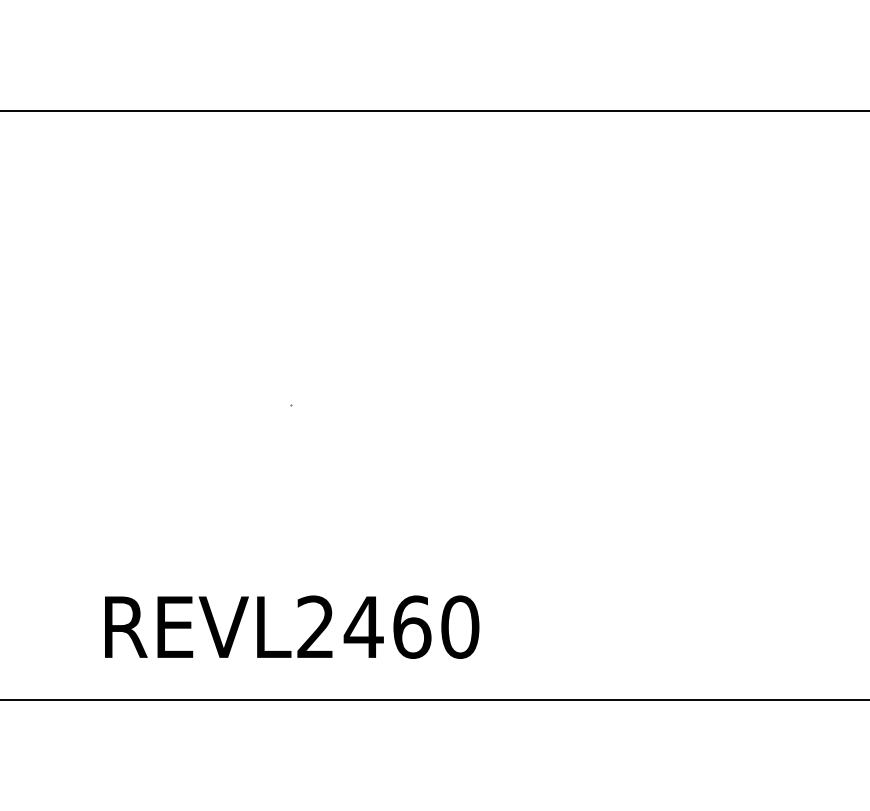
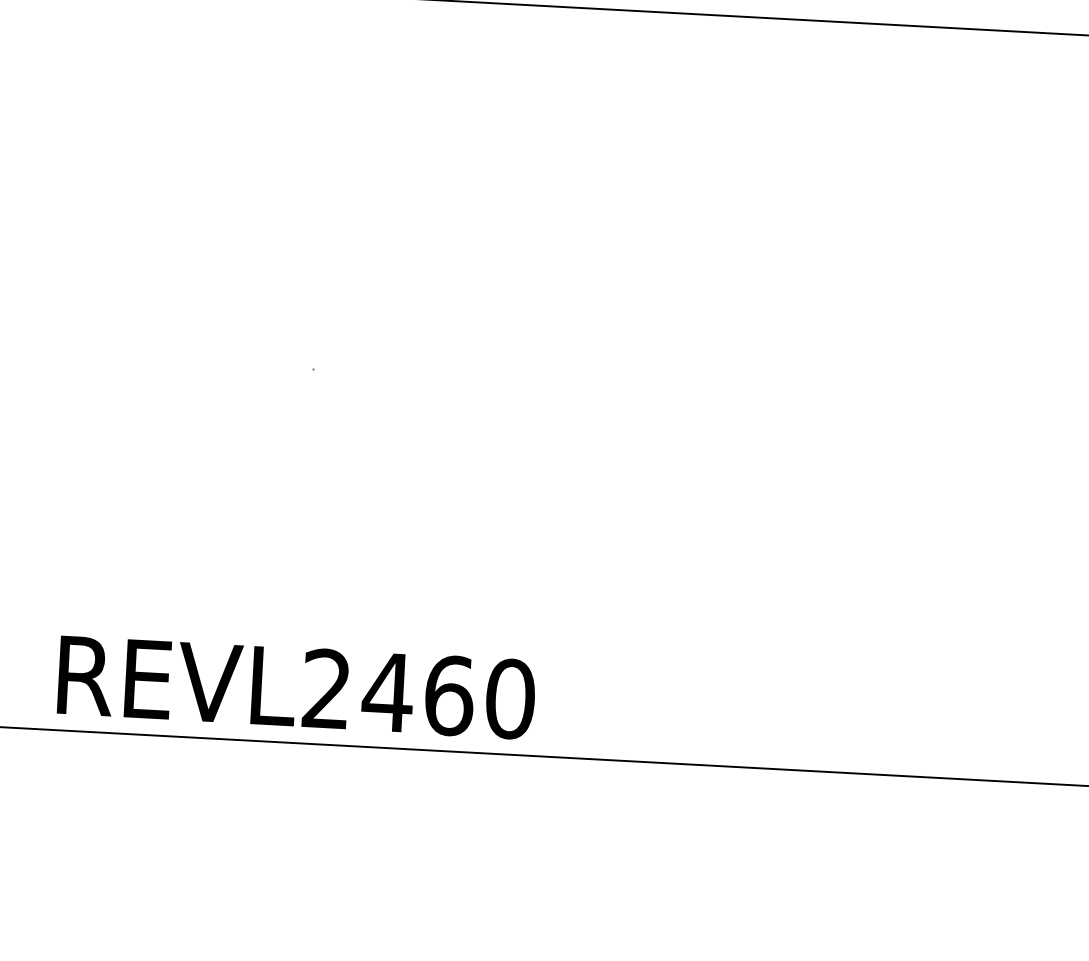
text: (292, 626) -> (297, 686), moved

